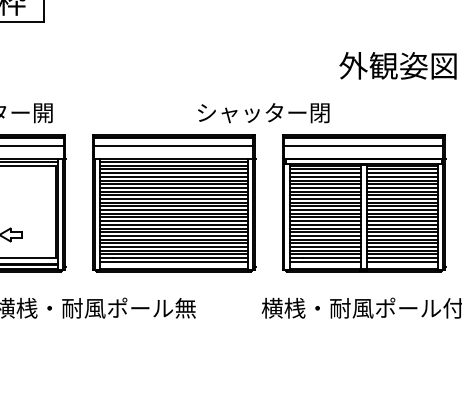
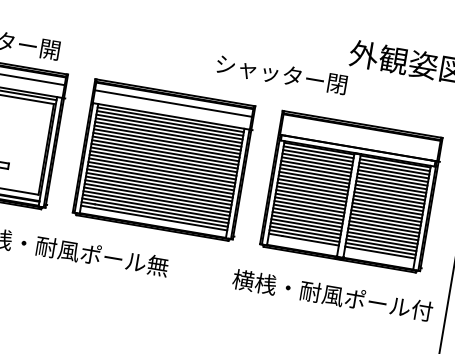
text: (263, 113) -> (281, 75), moved
line: (363, 145) -> (360, 135), removed
line: (324, 261) -> (302, 242), removed
line: (402, 261) -> (379, 255), removed

